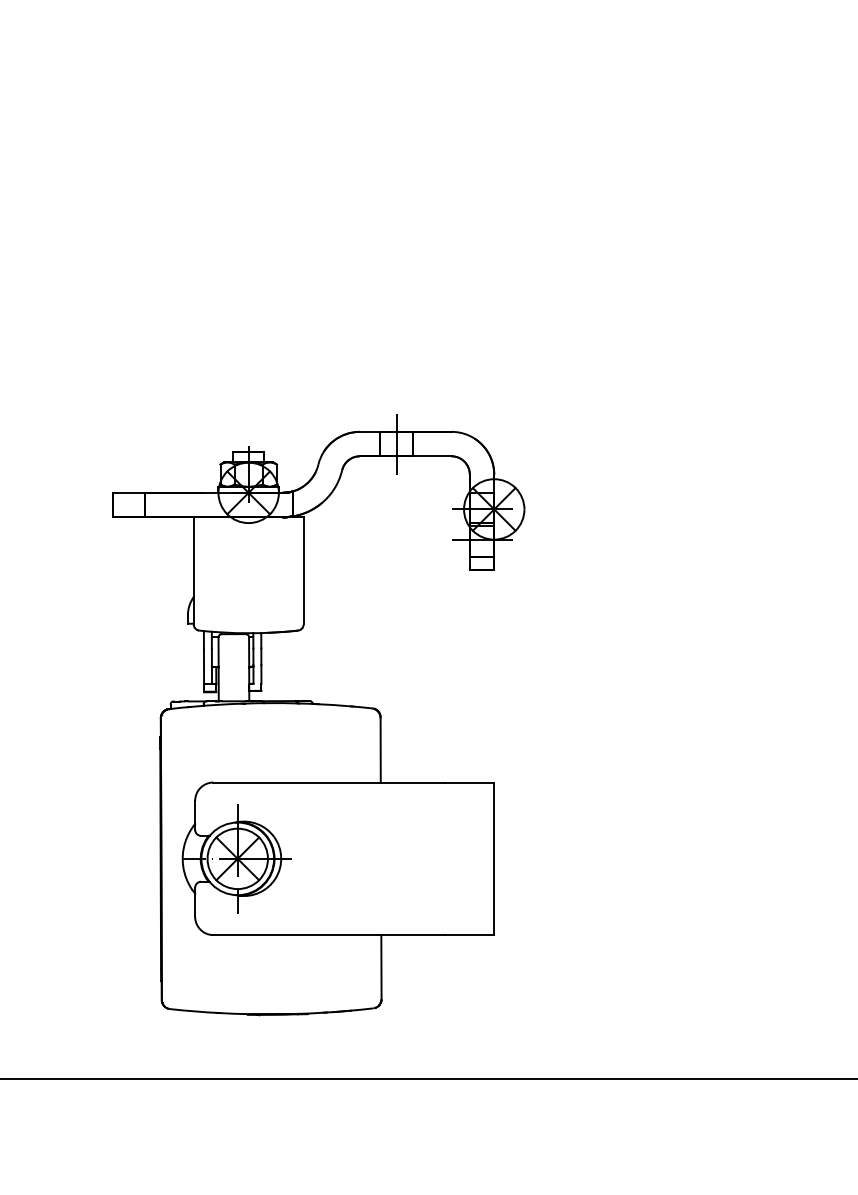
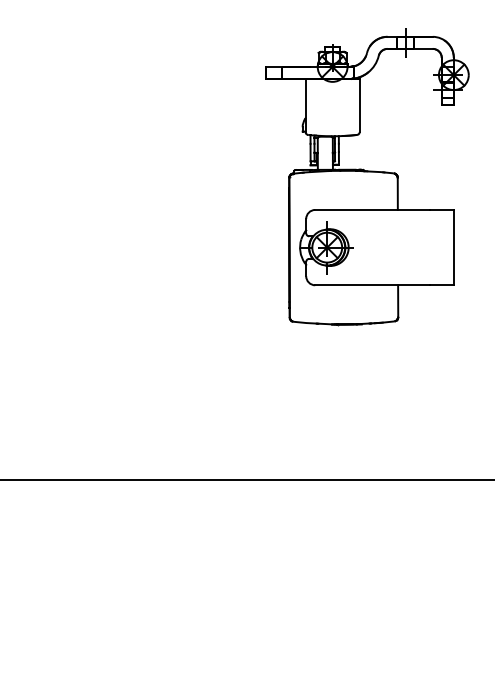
part: (319, 716) -> (367, 177), moved

